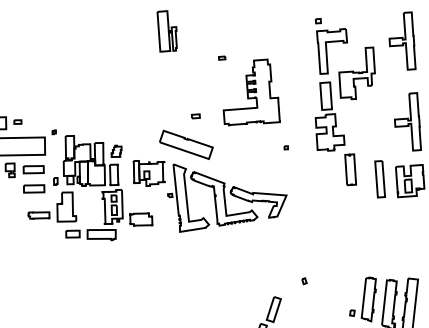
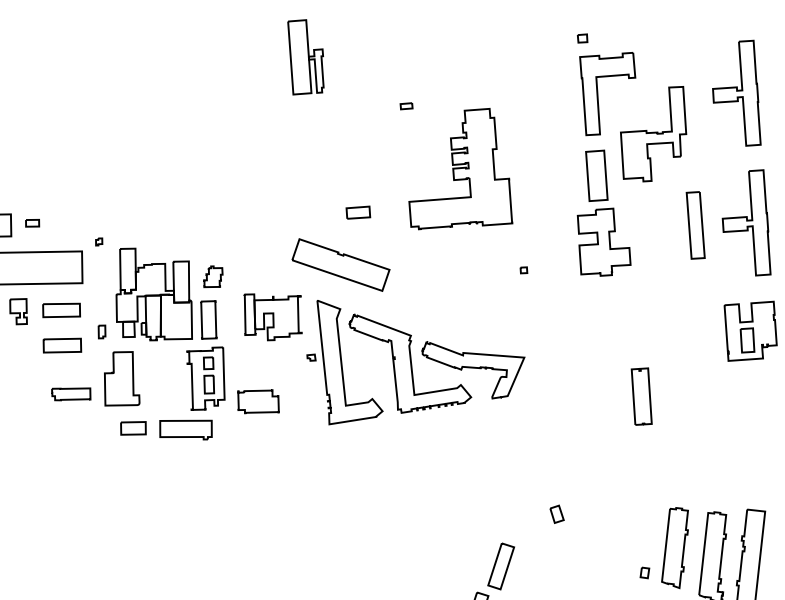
part: (402, 40) -> (736, 92), moved
part: (195, 116) -> (357, 213), size x1.6
part: (350, 169) -> (641, 396), moved
part: (379, 179) -> (694, 225), moved
part: (304, 281) -> (557, 515), size x1.6

